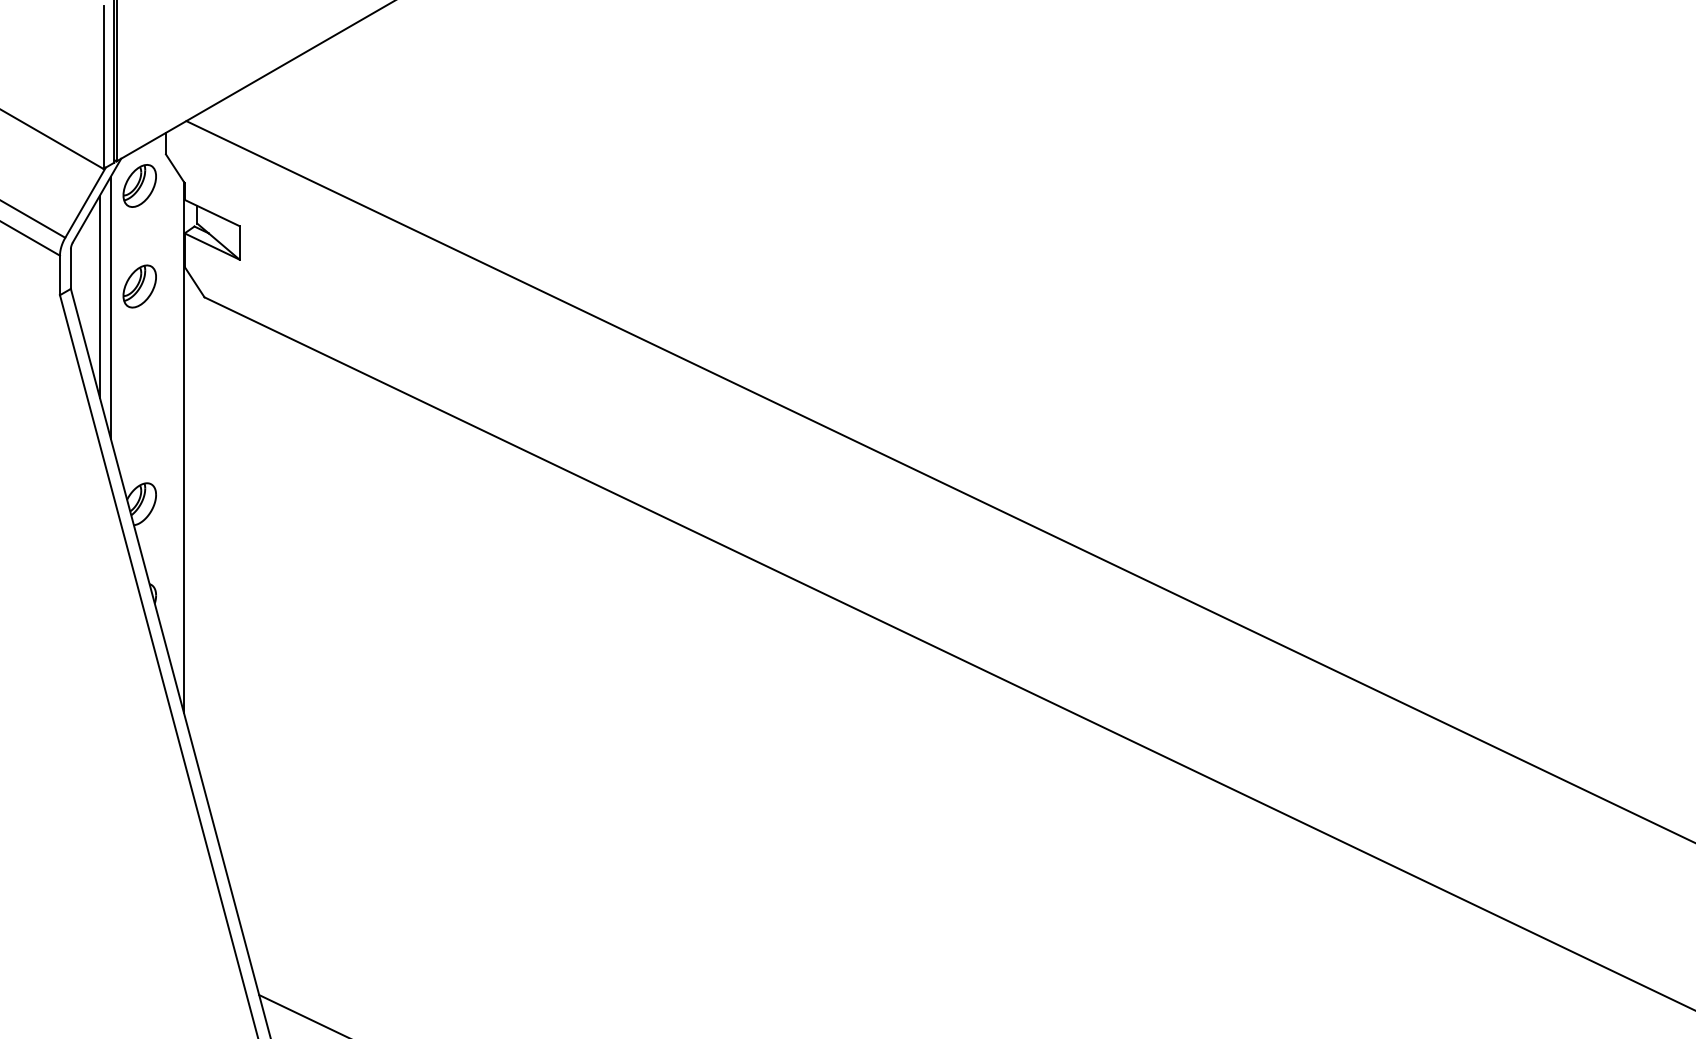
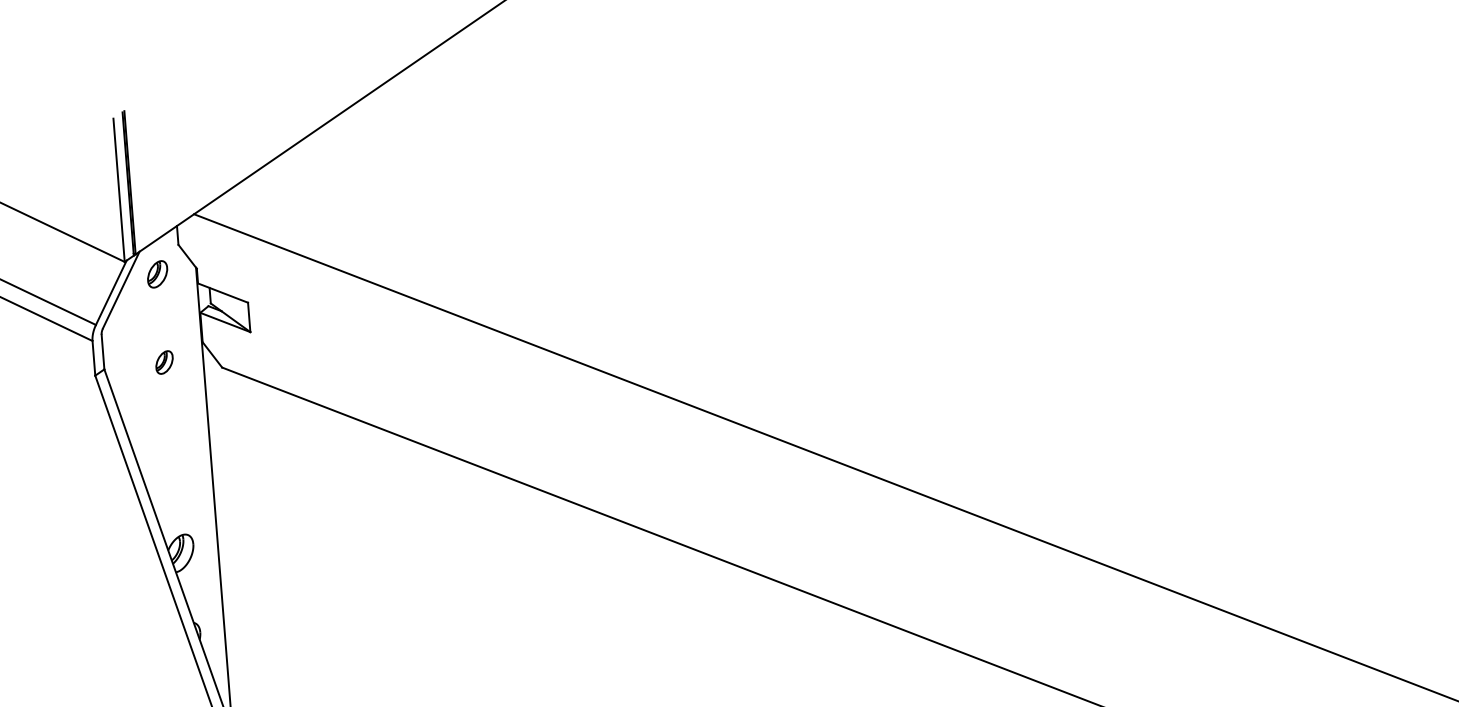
part: (139, 185) -> (157, 273), size x0.7
part: (139, 286) -> (164, 362), size x0.6
line: (99, 296) -> (130, 374), removed
line: (110, 307) -> (140, 382), removed

